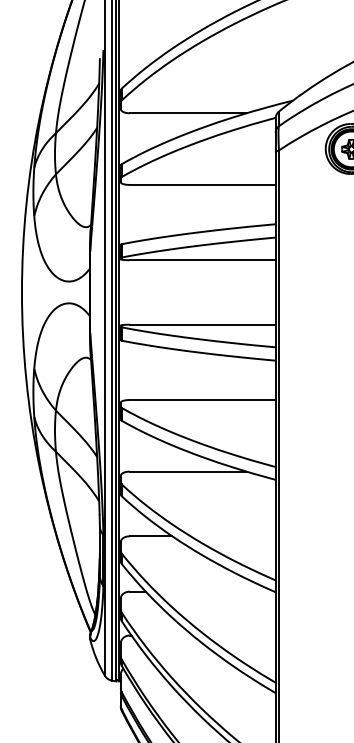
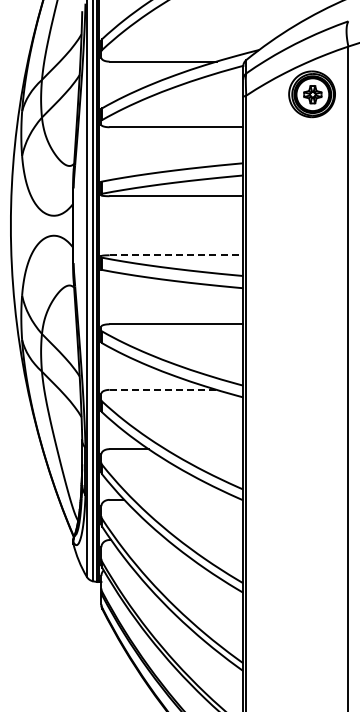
line: (202, 324) -> (176, 255), solid -> dashed
line: (188, 471) -> (163, 389), solid -> dashed

